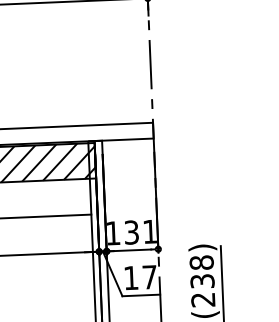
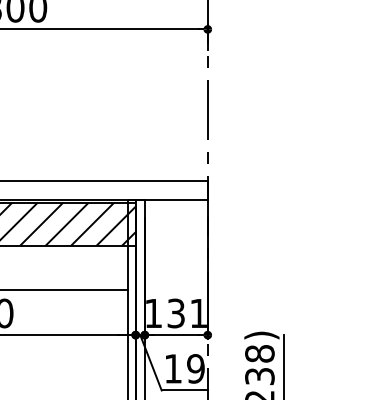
text: (149, 277) -> (195, 368), 17 -> 19

